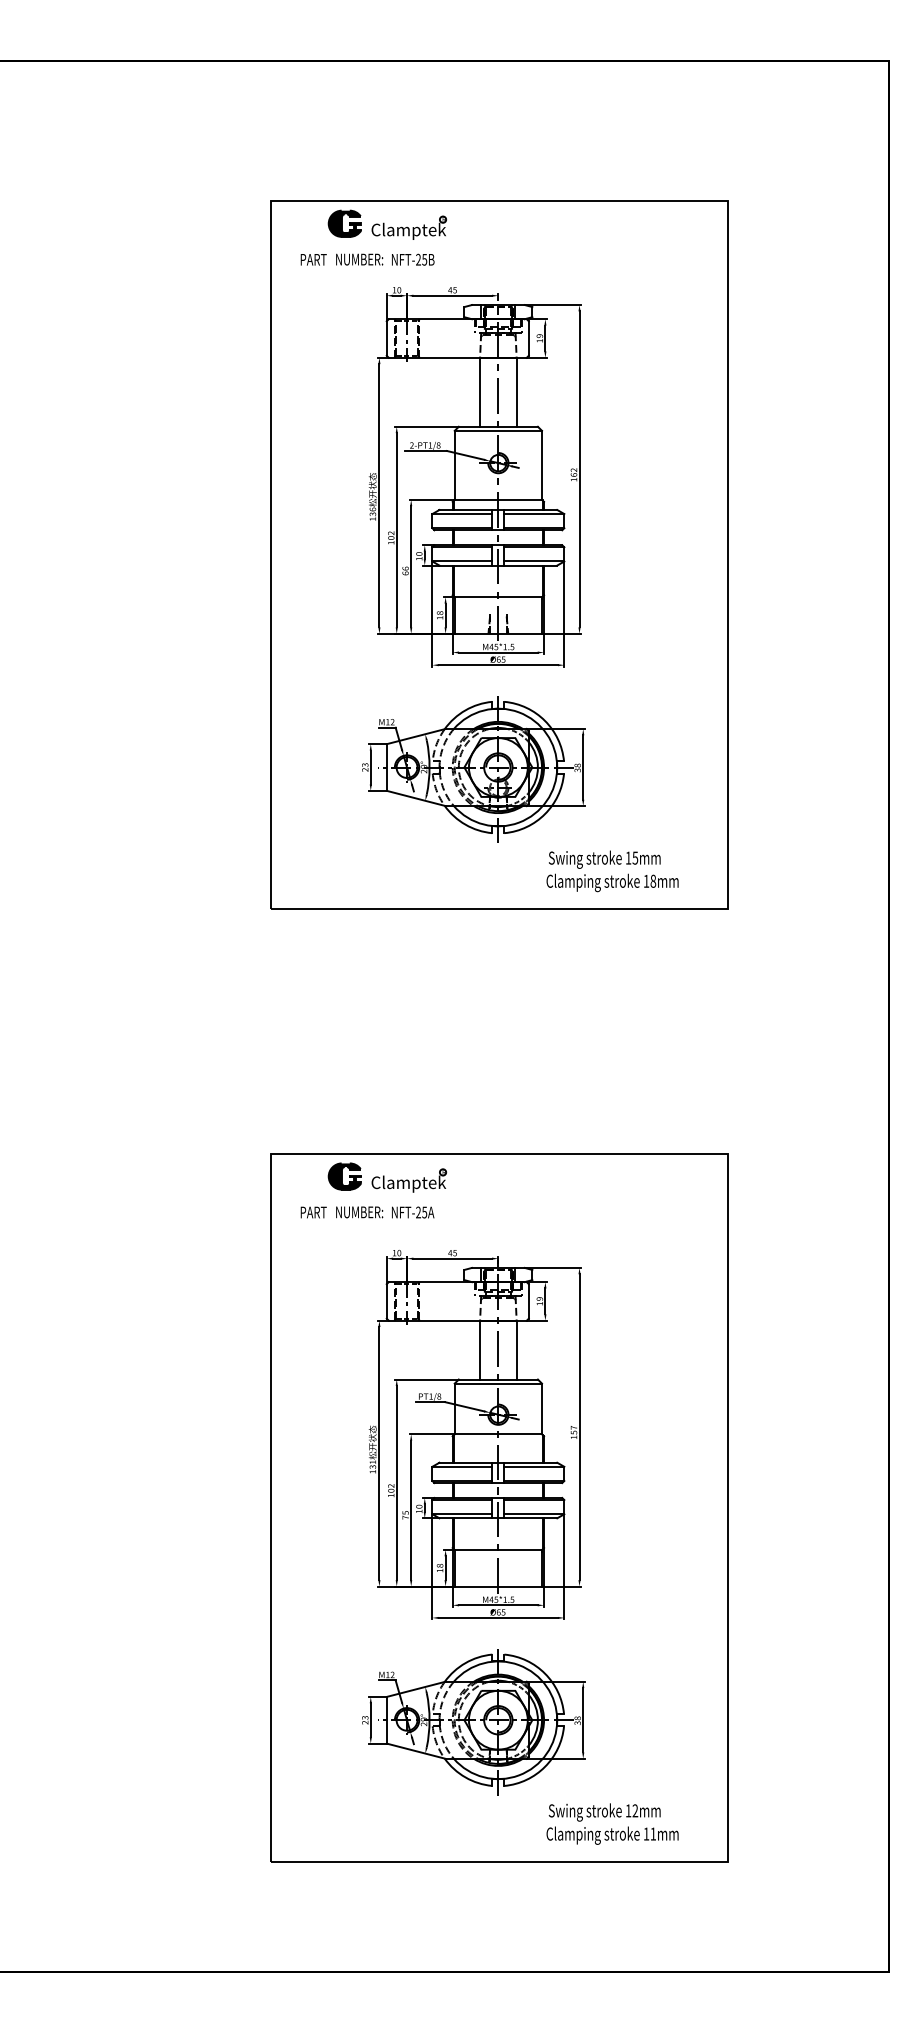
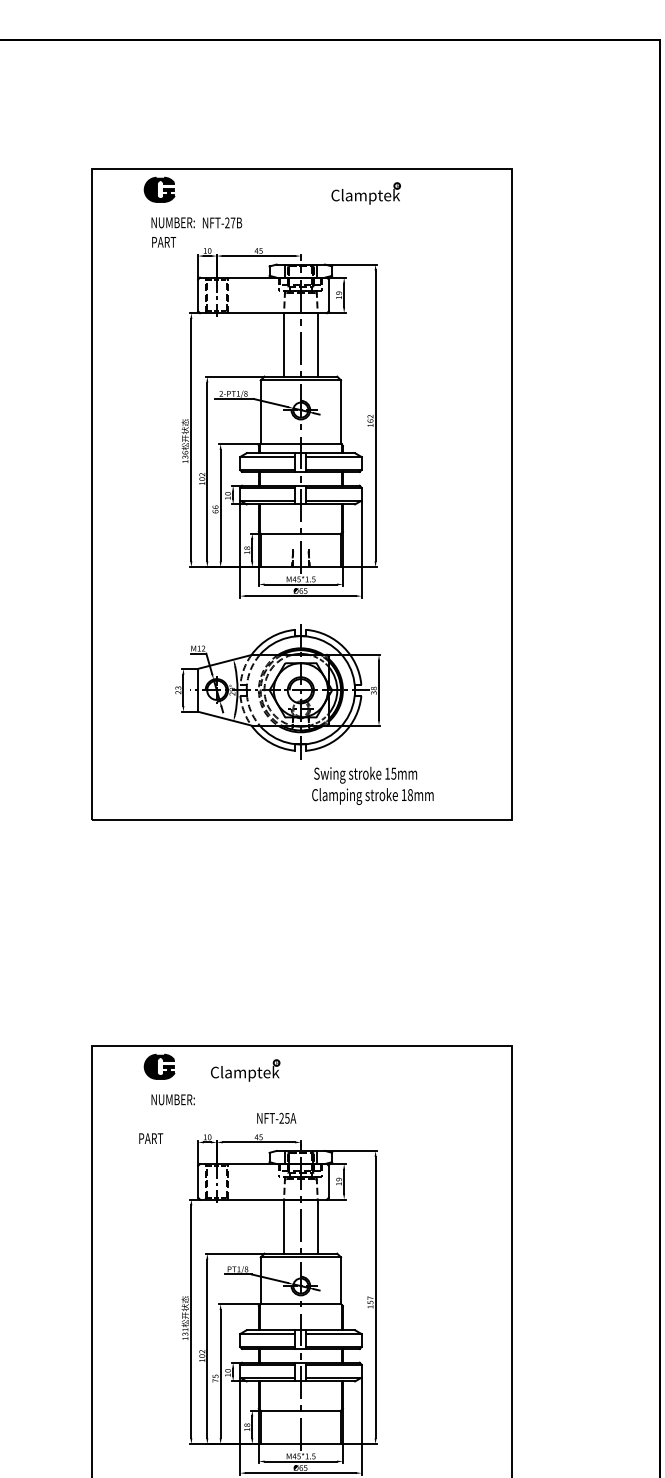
part: (409, 227) -> (366, 193), moved
text: (313, 259) -> (163, 242), moved
text: (424, 259) -> (232, 222), NFT-25B -> NFT-27B
text: (612, 871) -> (372, 786), moved
part: (409, 1180) -> (245, 1070), moved
text: (313, 1212) -> (150, 1138), moved
text: (413, 1212) -> (277, 1118), moved

